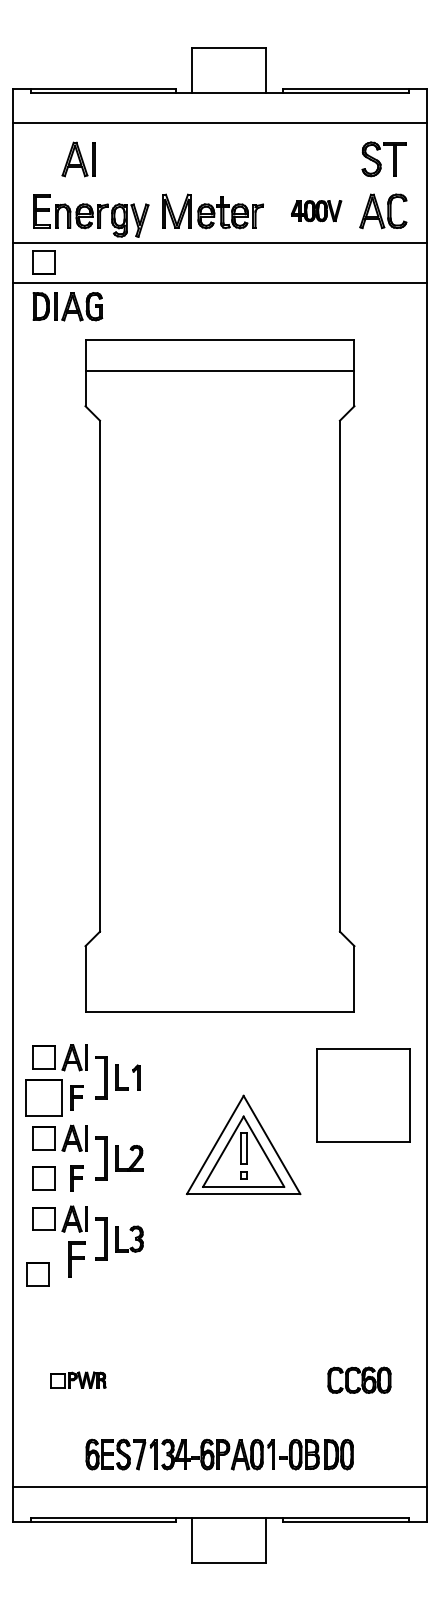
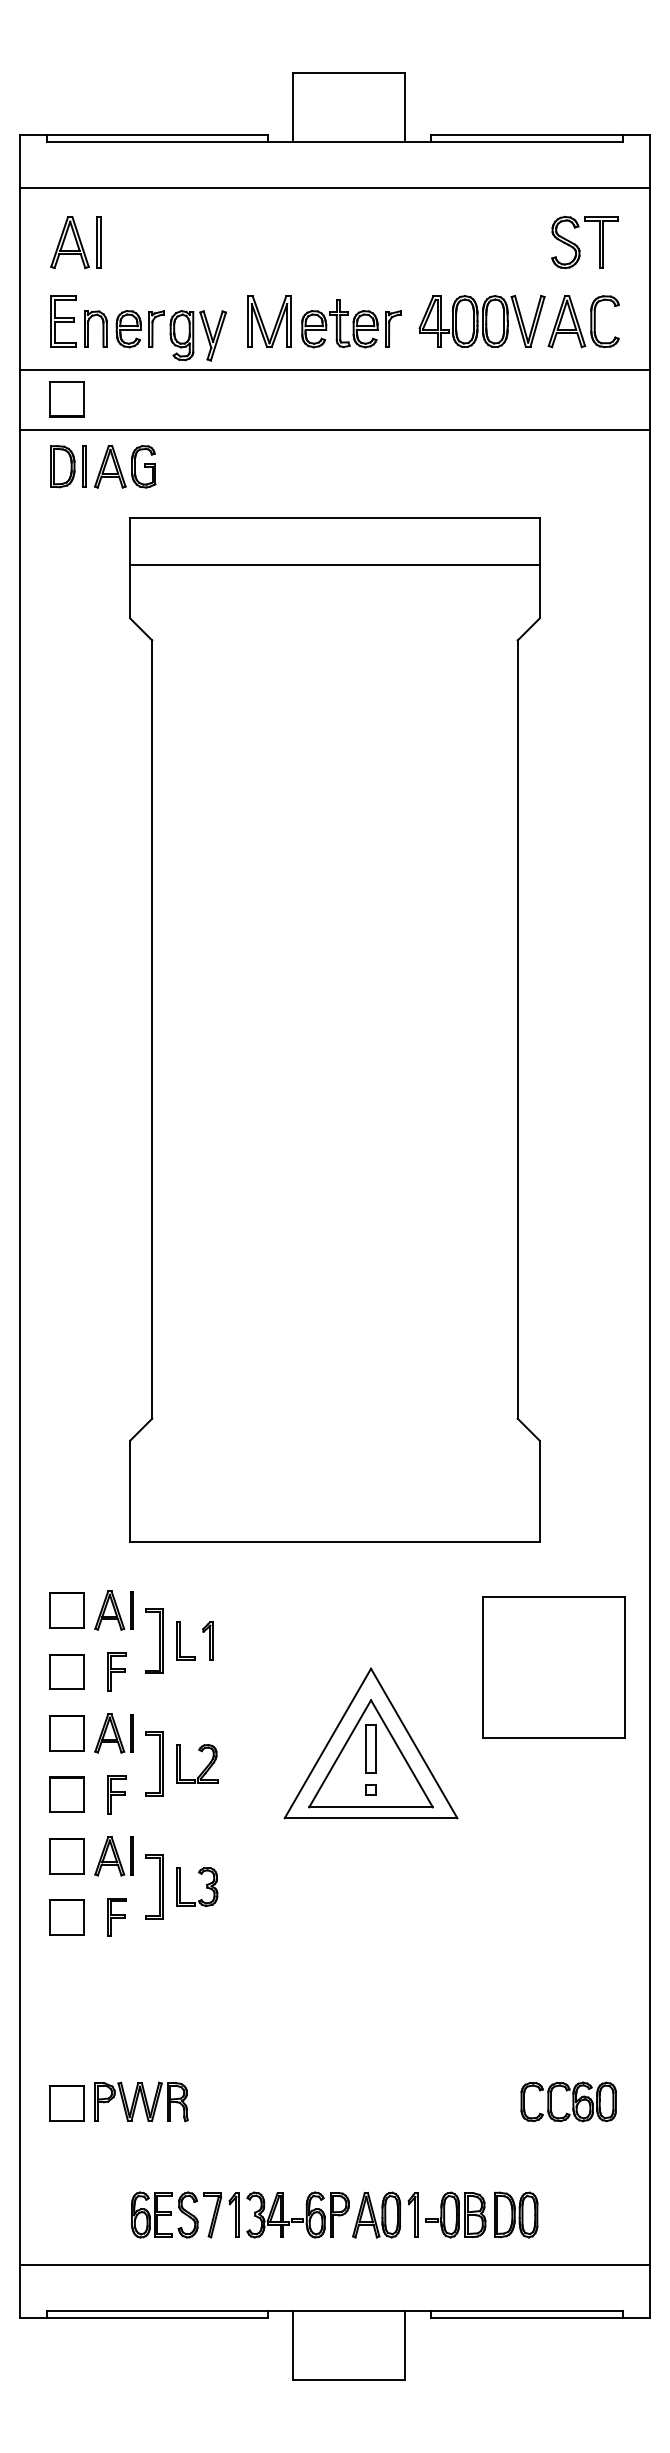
part: (78, 159) -> (75, 242), moved
part: (316, 210) -> (481, 320), size x1.67
part: (43, 1097) -> (66, 1671), size x0.62
part: (76, 1259) -> (116, 1917), size x0.71
part: (37, 1274) -> (66, 1917), moved
part: (78, 1379) -> (119, 2100), size x1.67
part: (359, 1379) -> (568, 2100), moved

